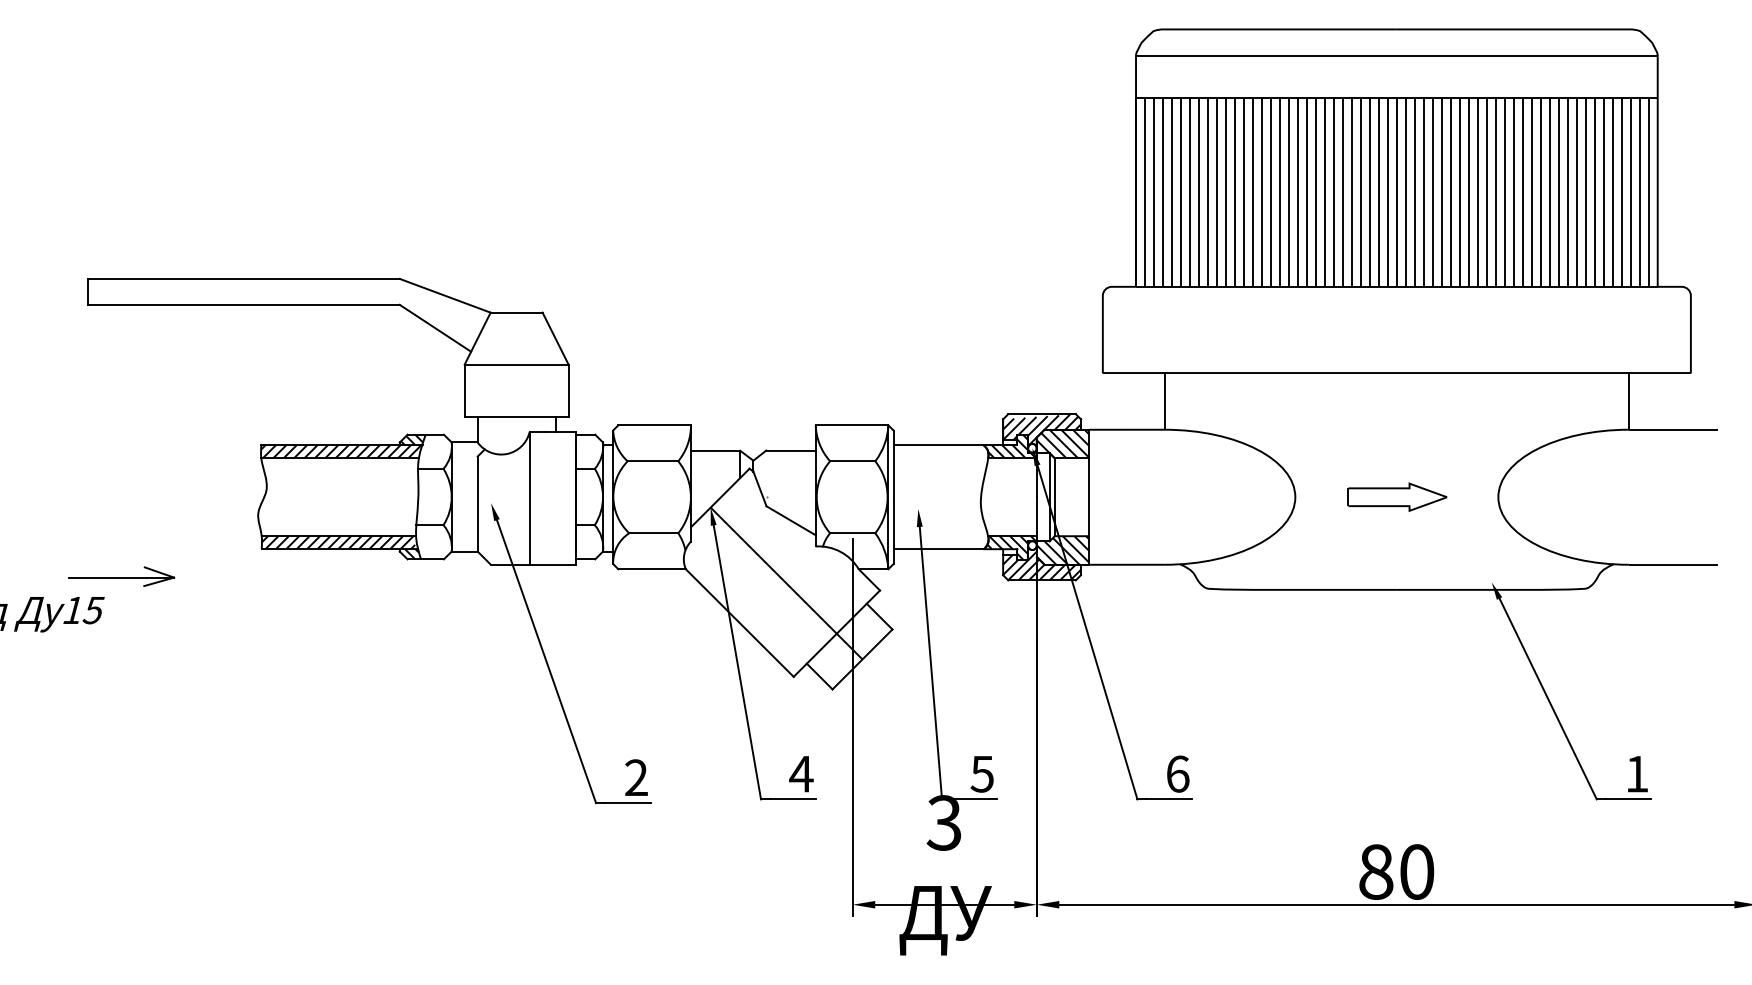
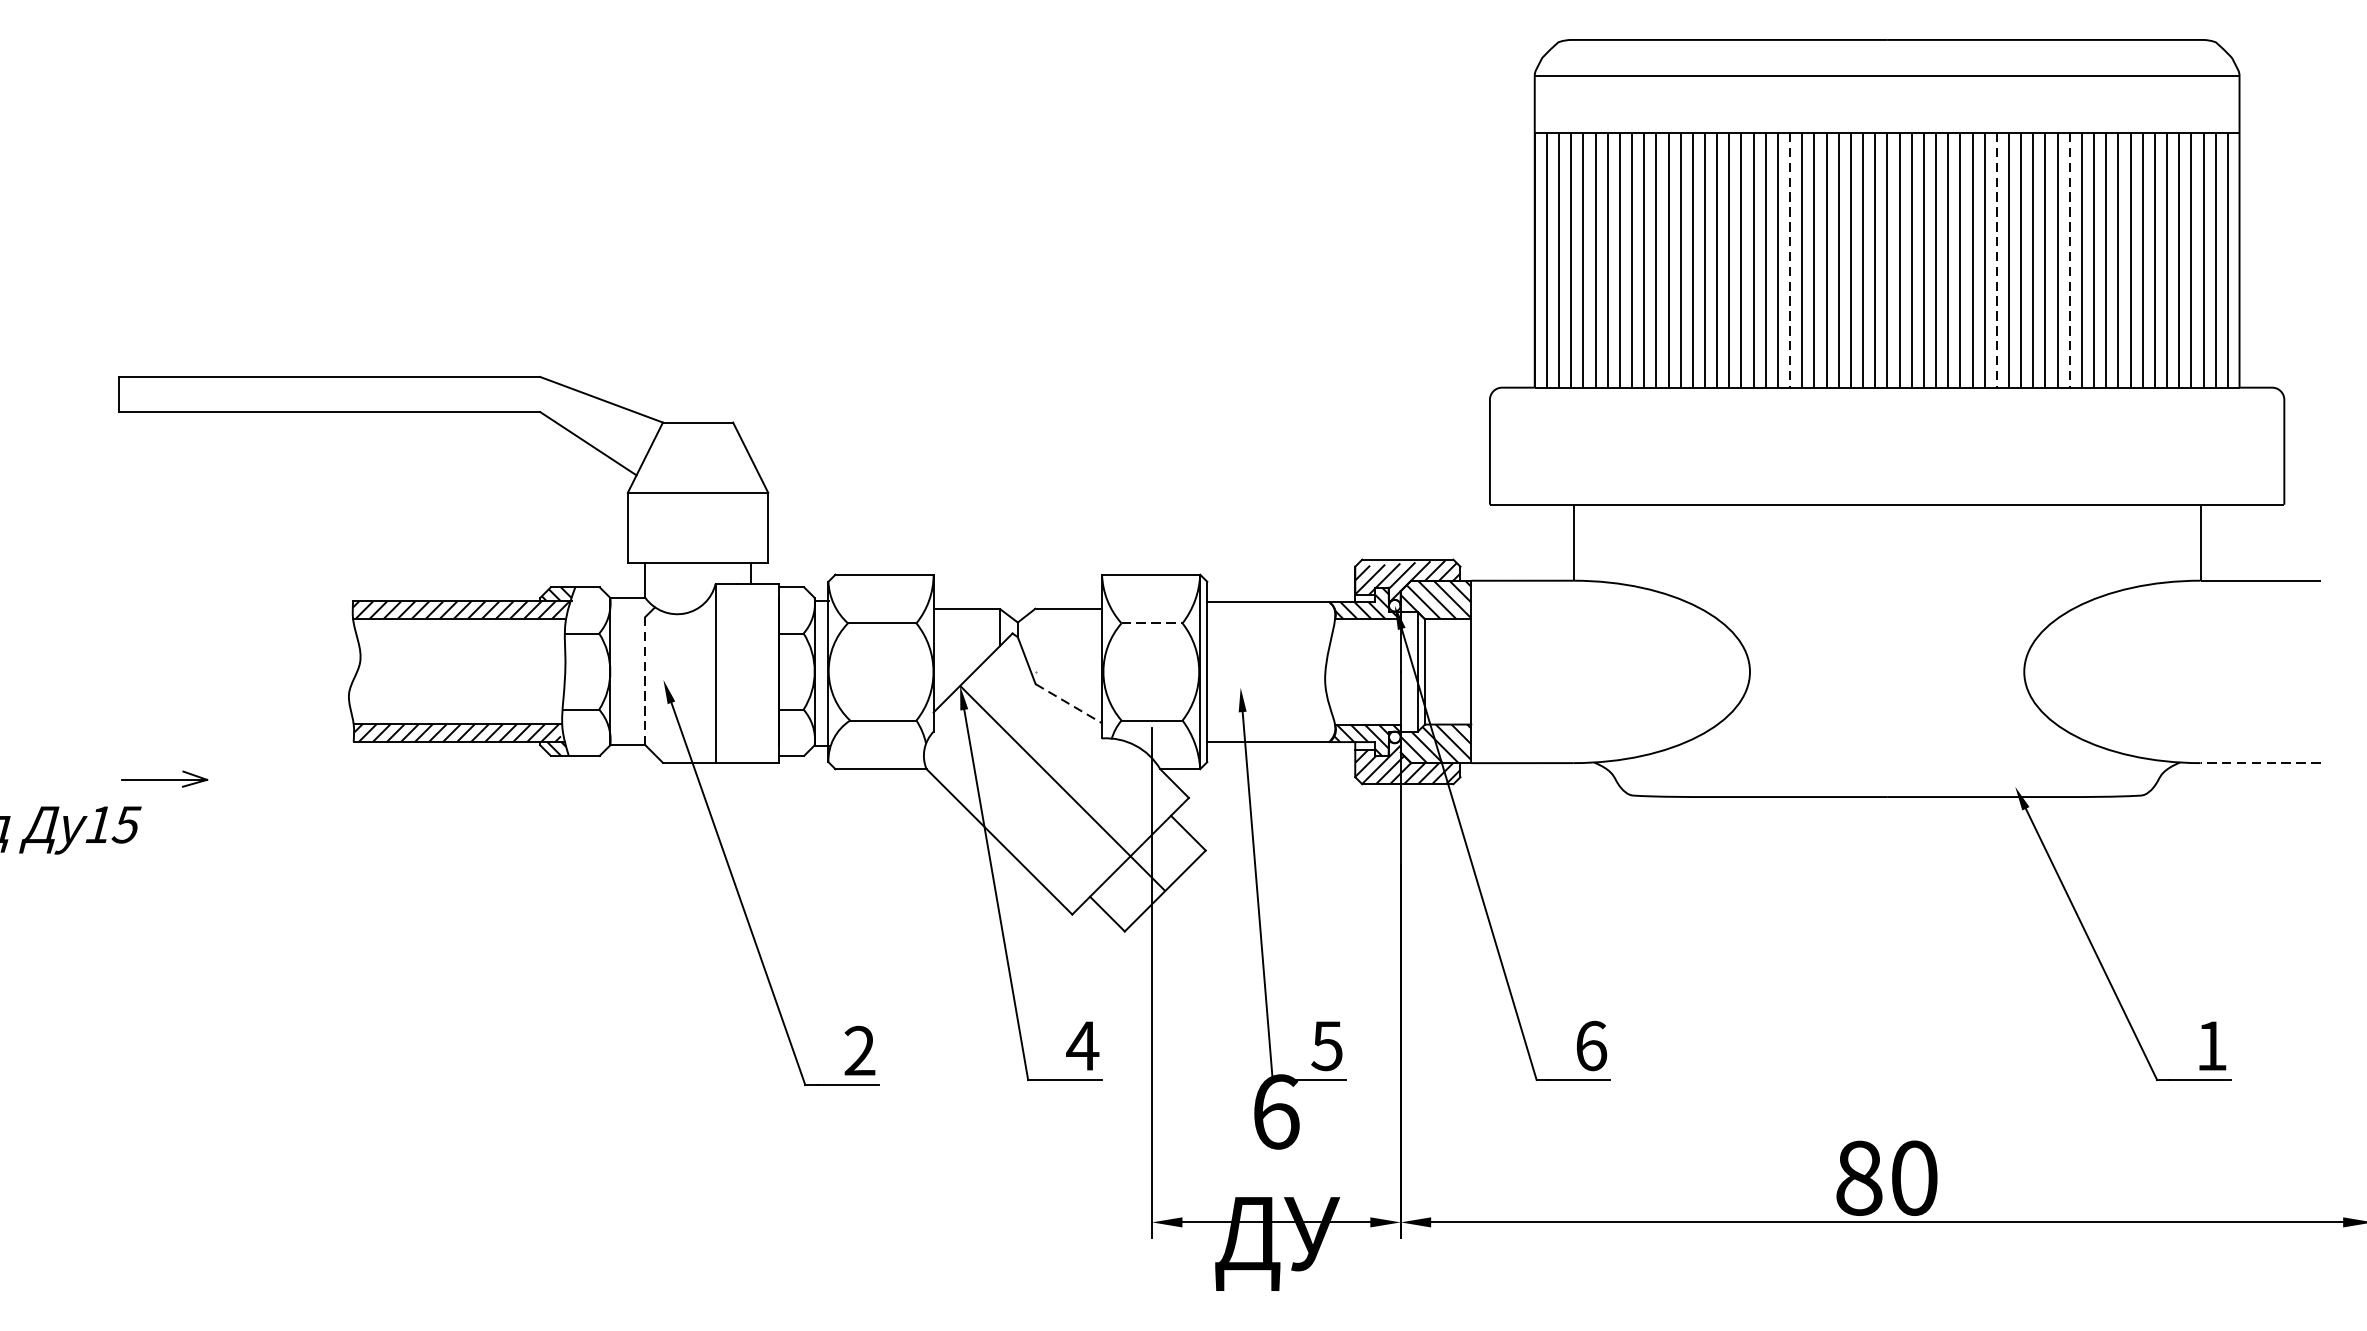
line: (1325, 193) -> (1790, 261), solid -> dashed
line: (1478, 193) -> (1997, 261), solid -> dashed
line: (1532, 193) -> (2070, 261), solid -> dashed
line: (852, 461) -> (1151, 623), solid -> dashed
part: (1397, 496) -> (1887, 670), removed
line: (477, 504) -> (645, 681), solid -> dashed
line: (791, 520) -> (1069, 703), solid -> dashed
line: (1672, 564) -> (2259, 762), solid -> dashed
part: (121, 576) -> (164, 778), size x0.6
text: (943, 822) -> (1274, 1111), 3 -> 6

